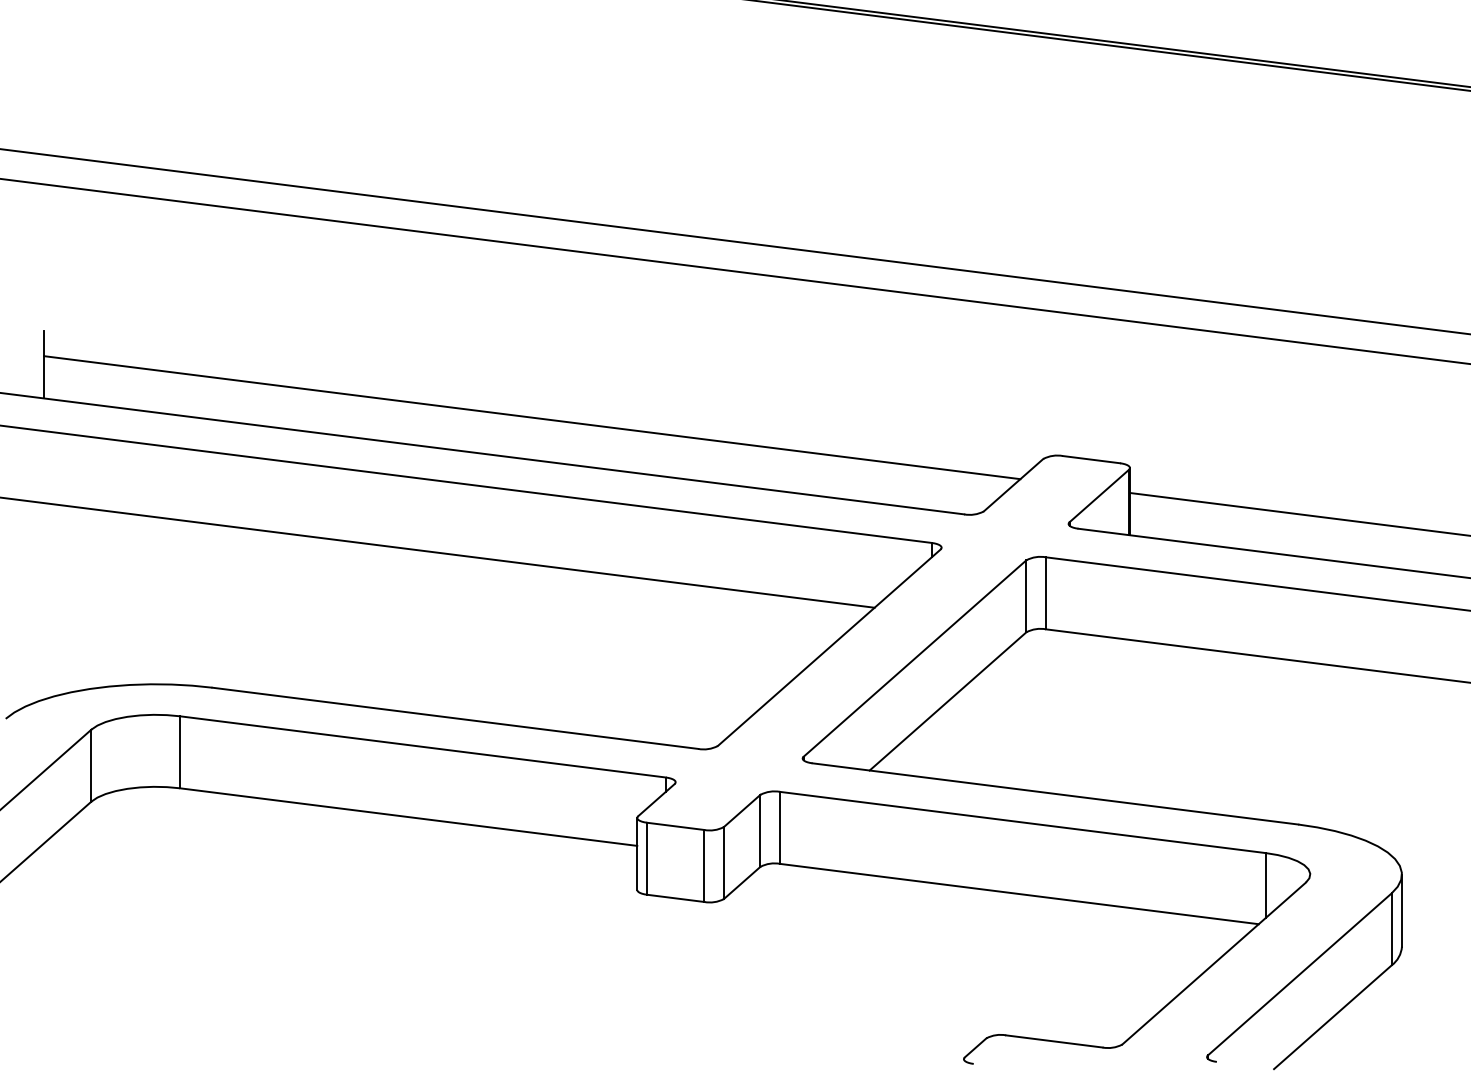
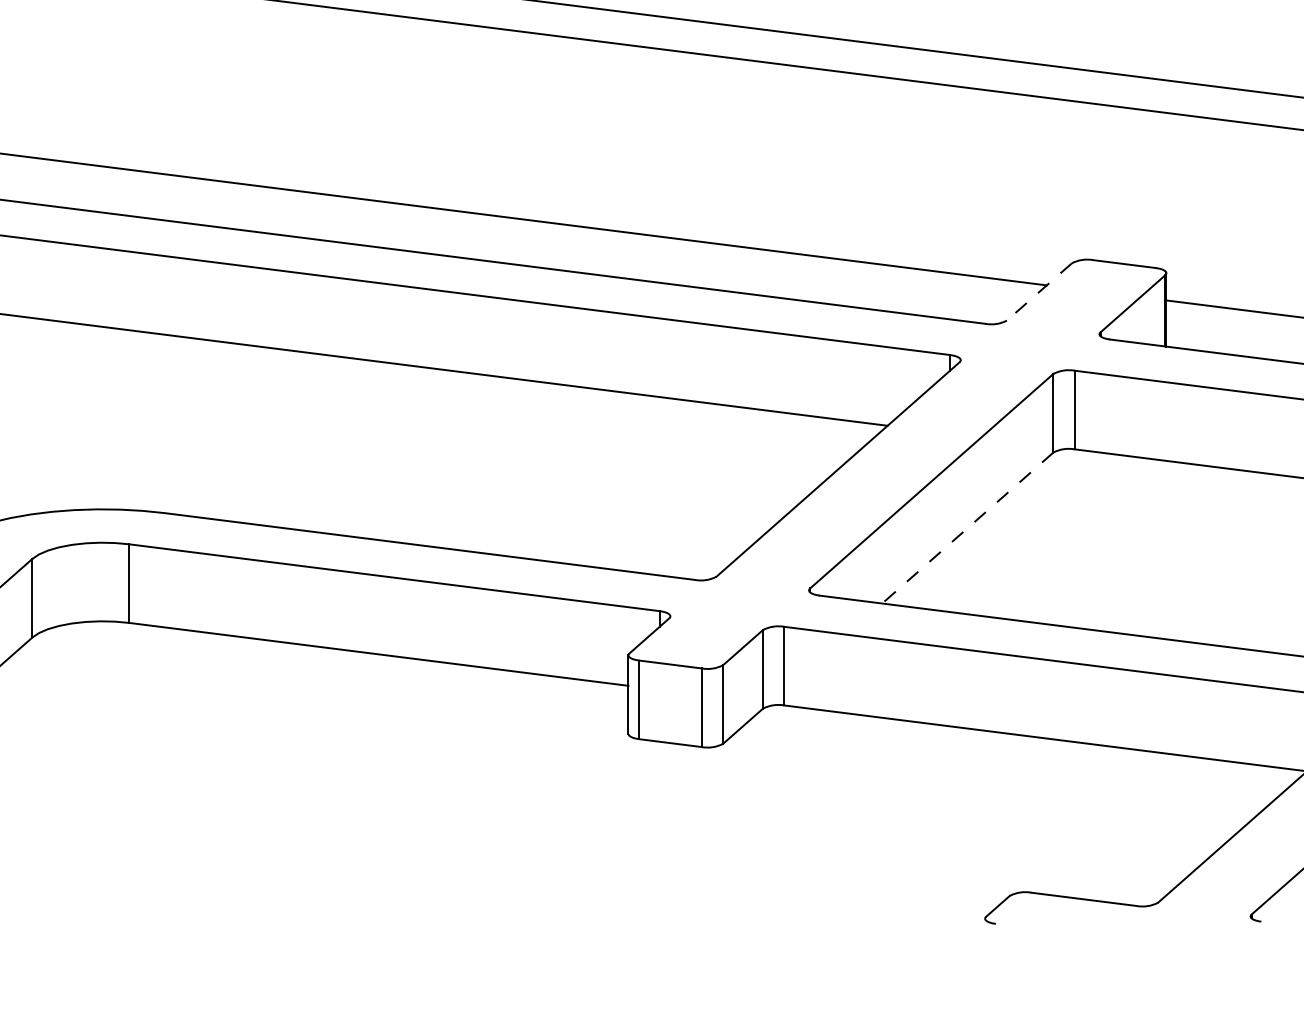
line: (1013, 485) -> (1039, 292), solid -> dashed
line: (947, 701) -> (967, 528), solid -> dashed

